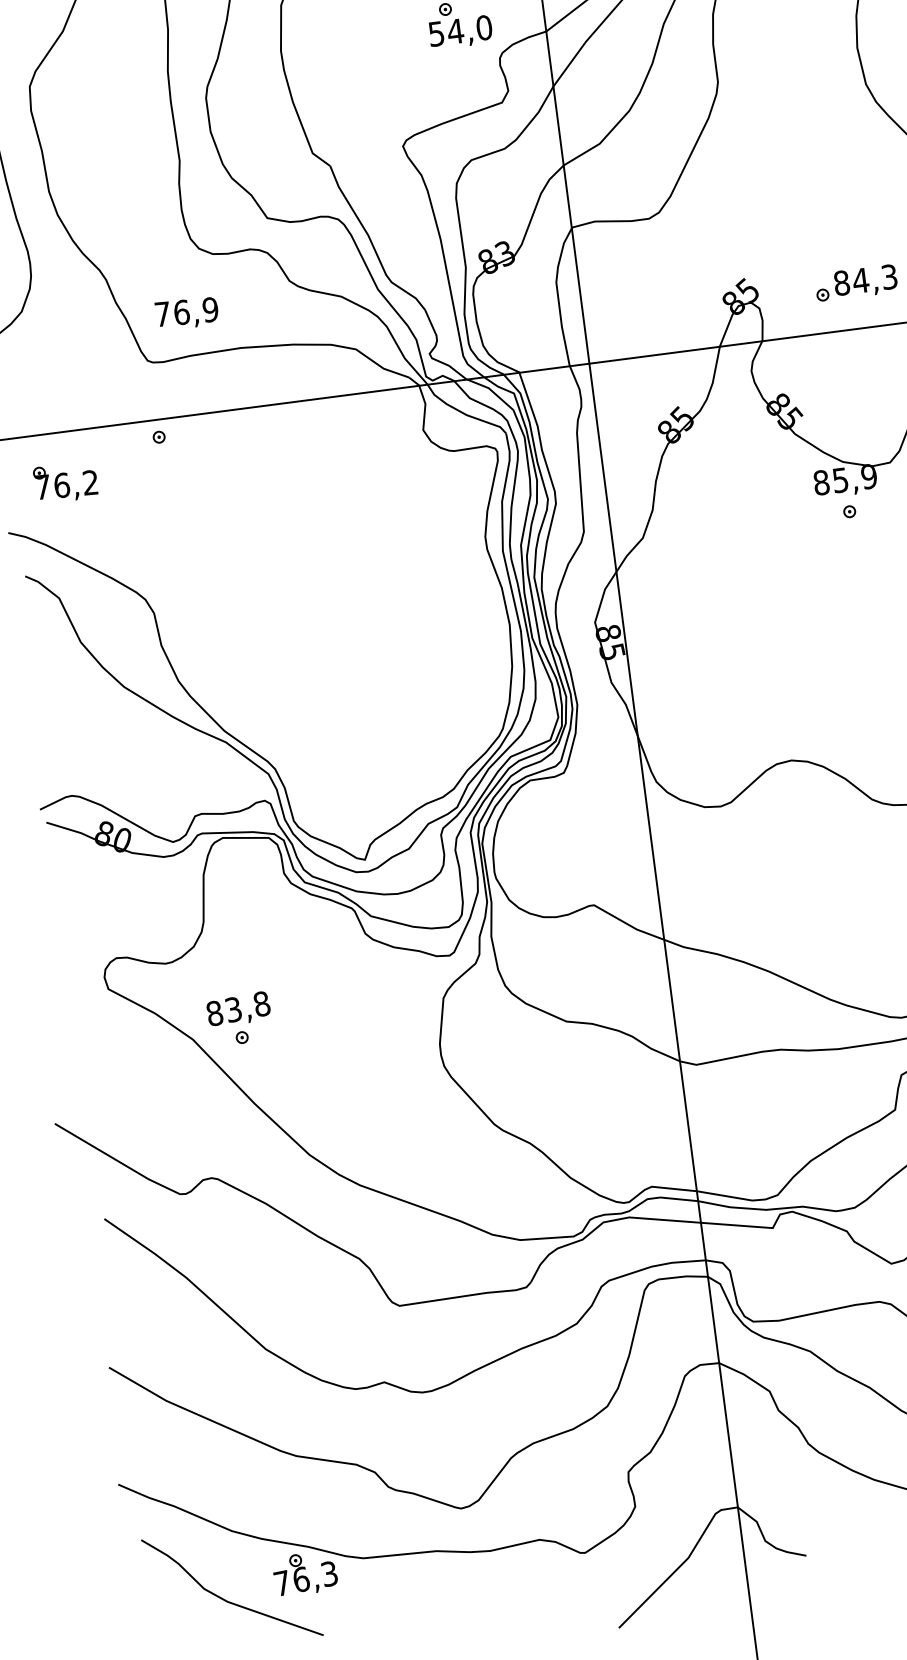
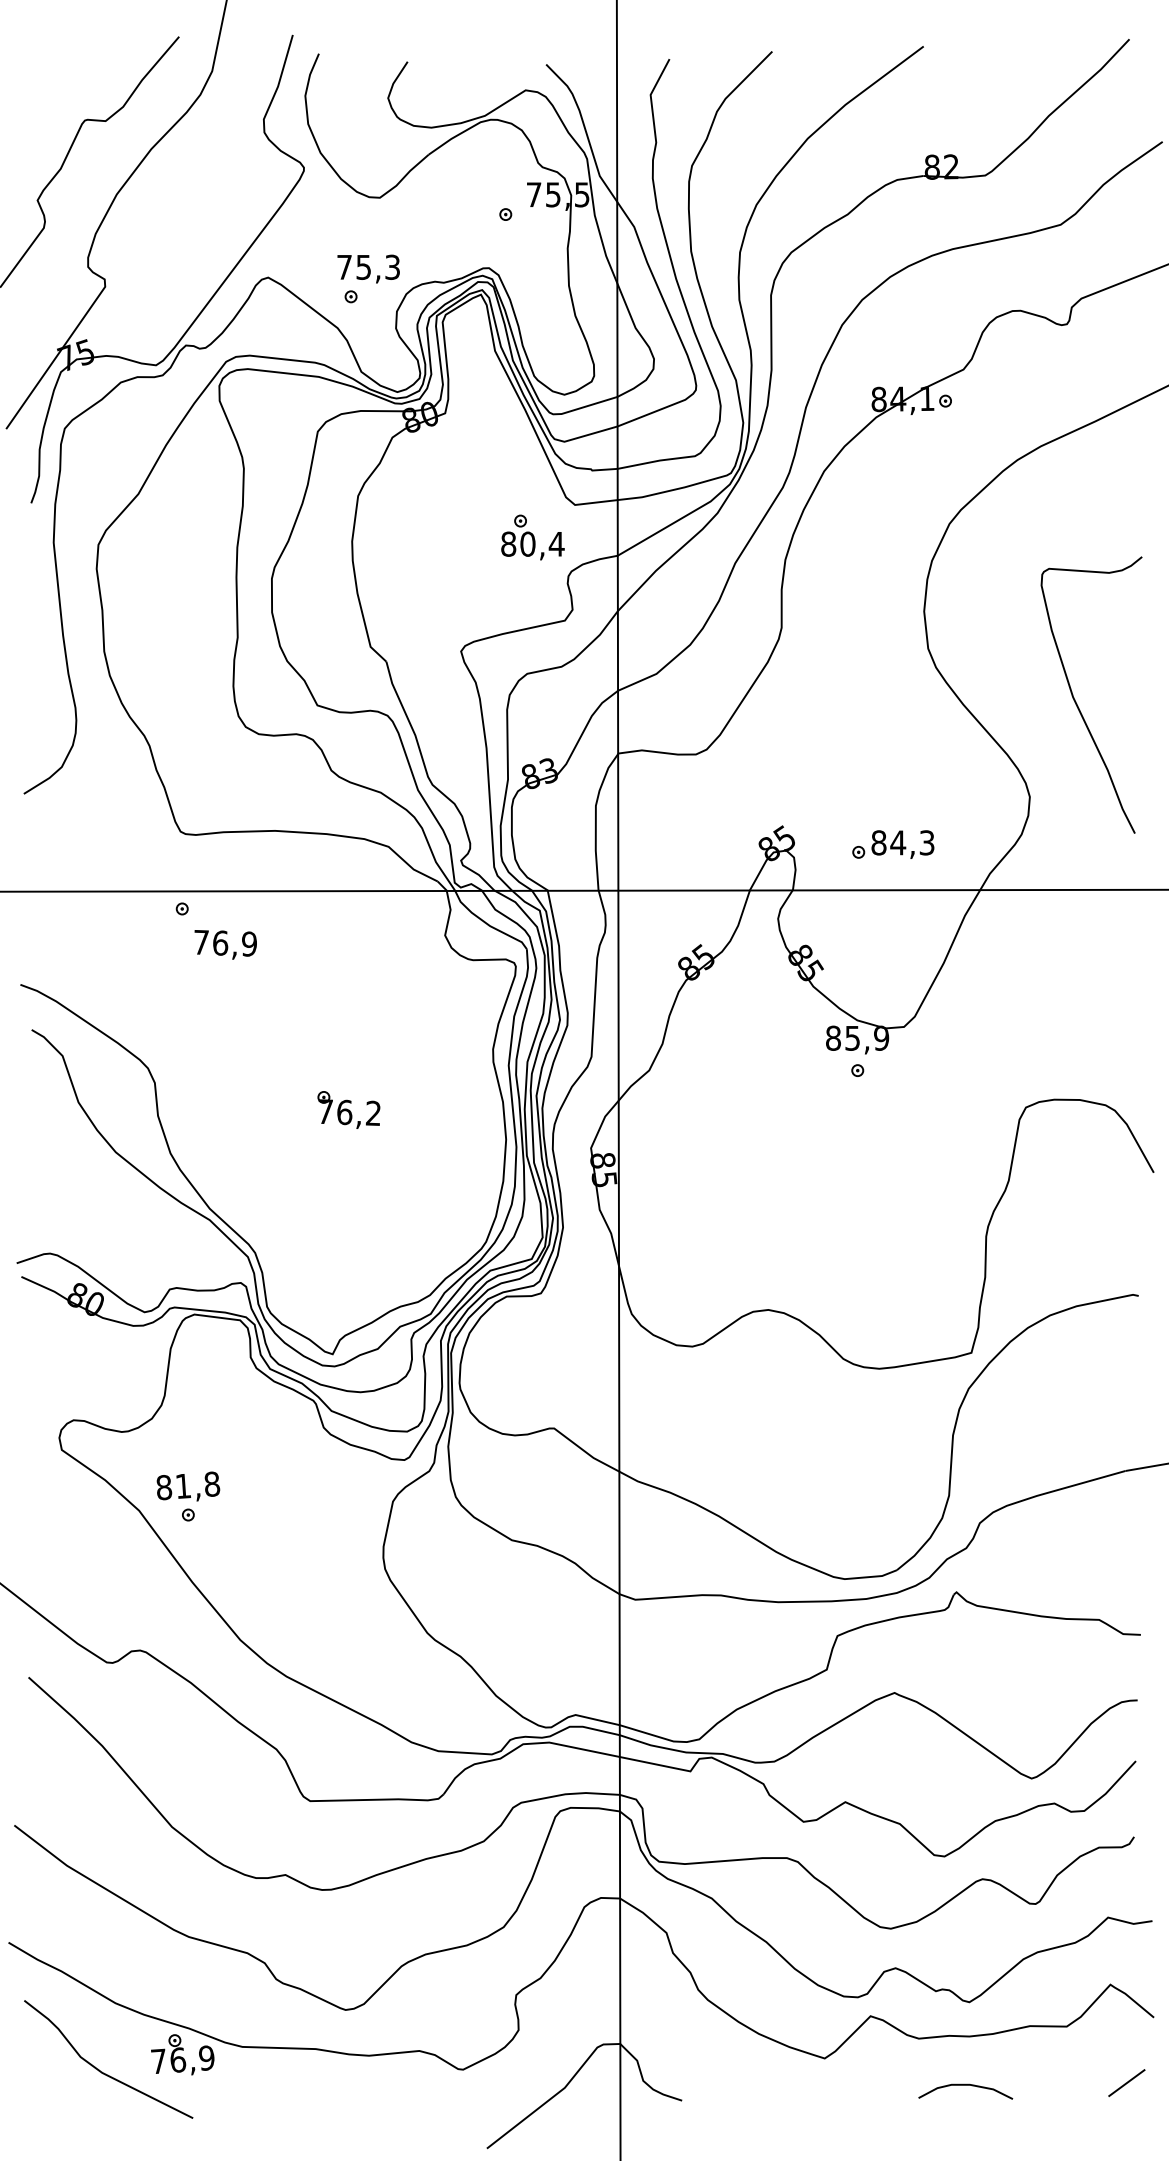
text: (460, 30) -> (532, 543), 54,0 -> 80,4
text: (186, 313) -> (225, 944), moved
part: (65, 482) -> (348, 1109), moved
text: (233, 1008) -> (183, 1485), 83,8 -> 81,8
text: (329, 1573) -> (206, 2057), 76,3 -> 76,9

